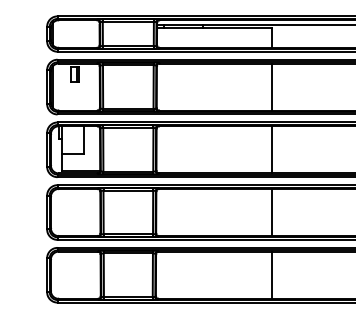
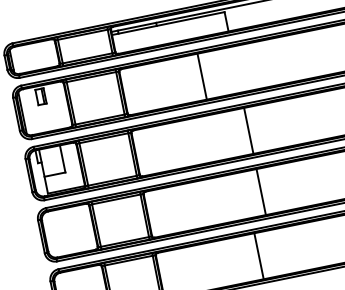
line: (272, 86) -> (202, 76), moved
line: (272, 274) -> (258, 255), moved

